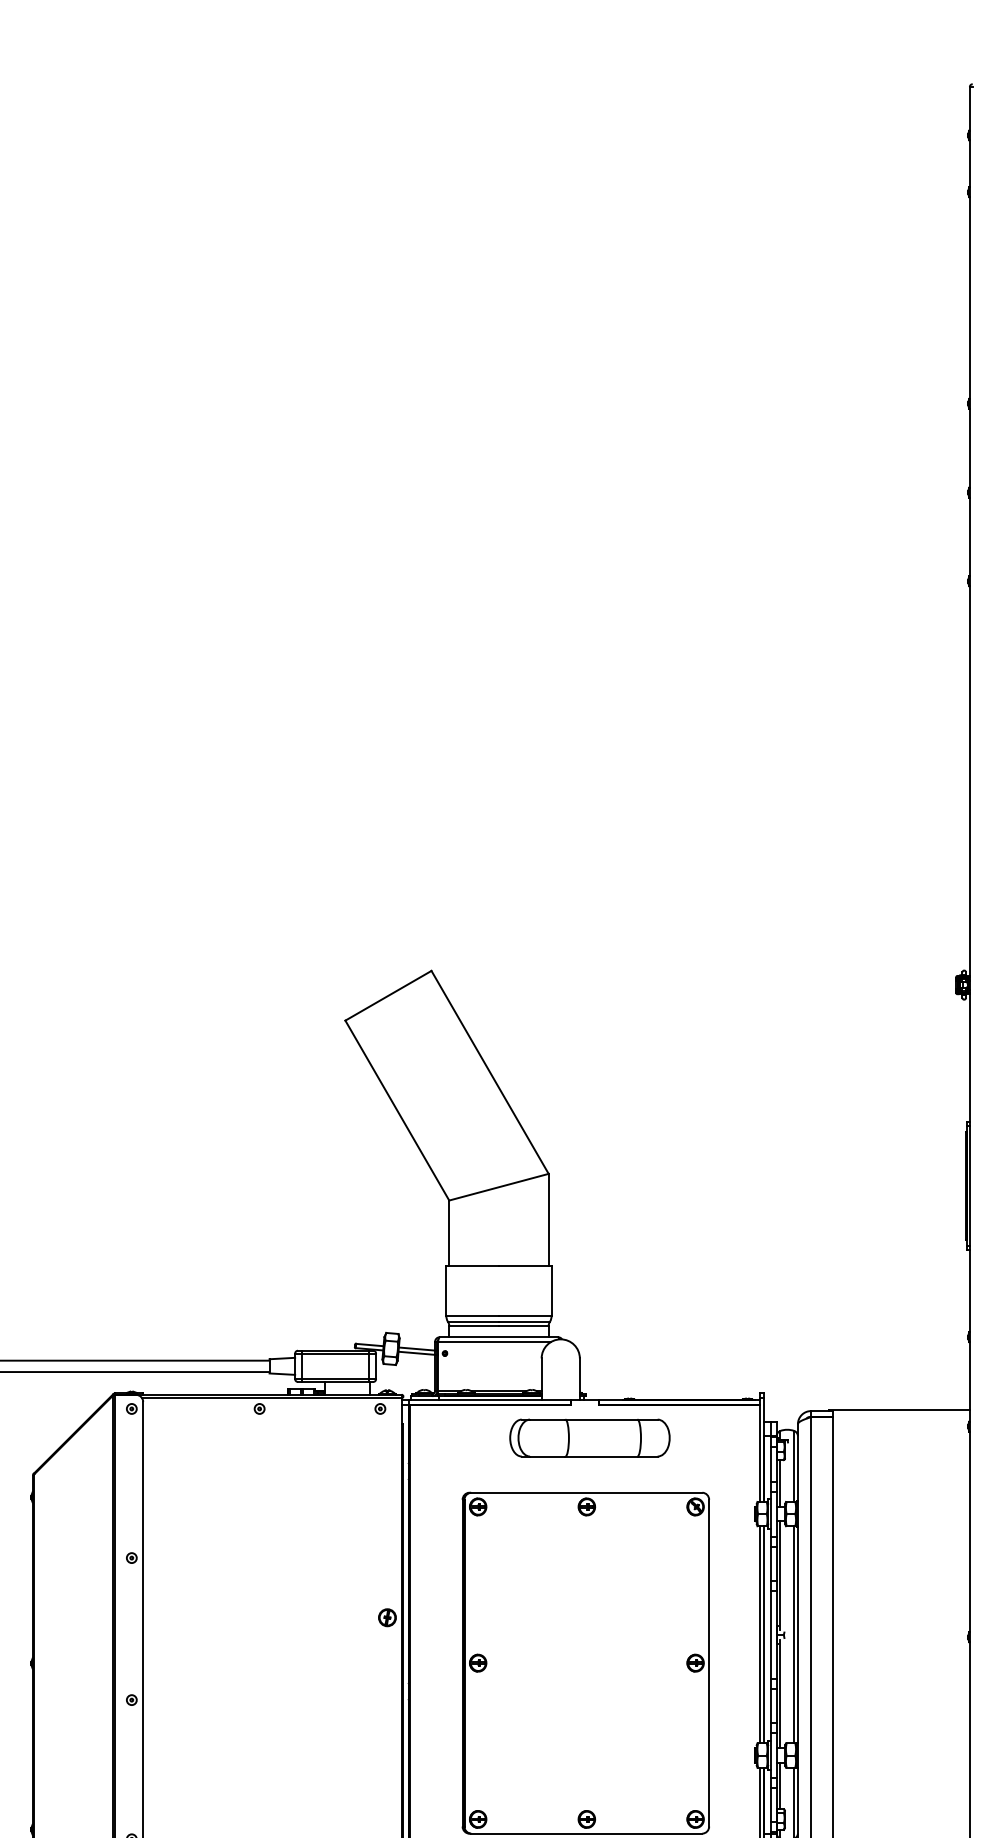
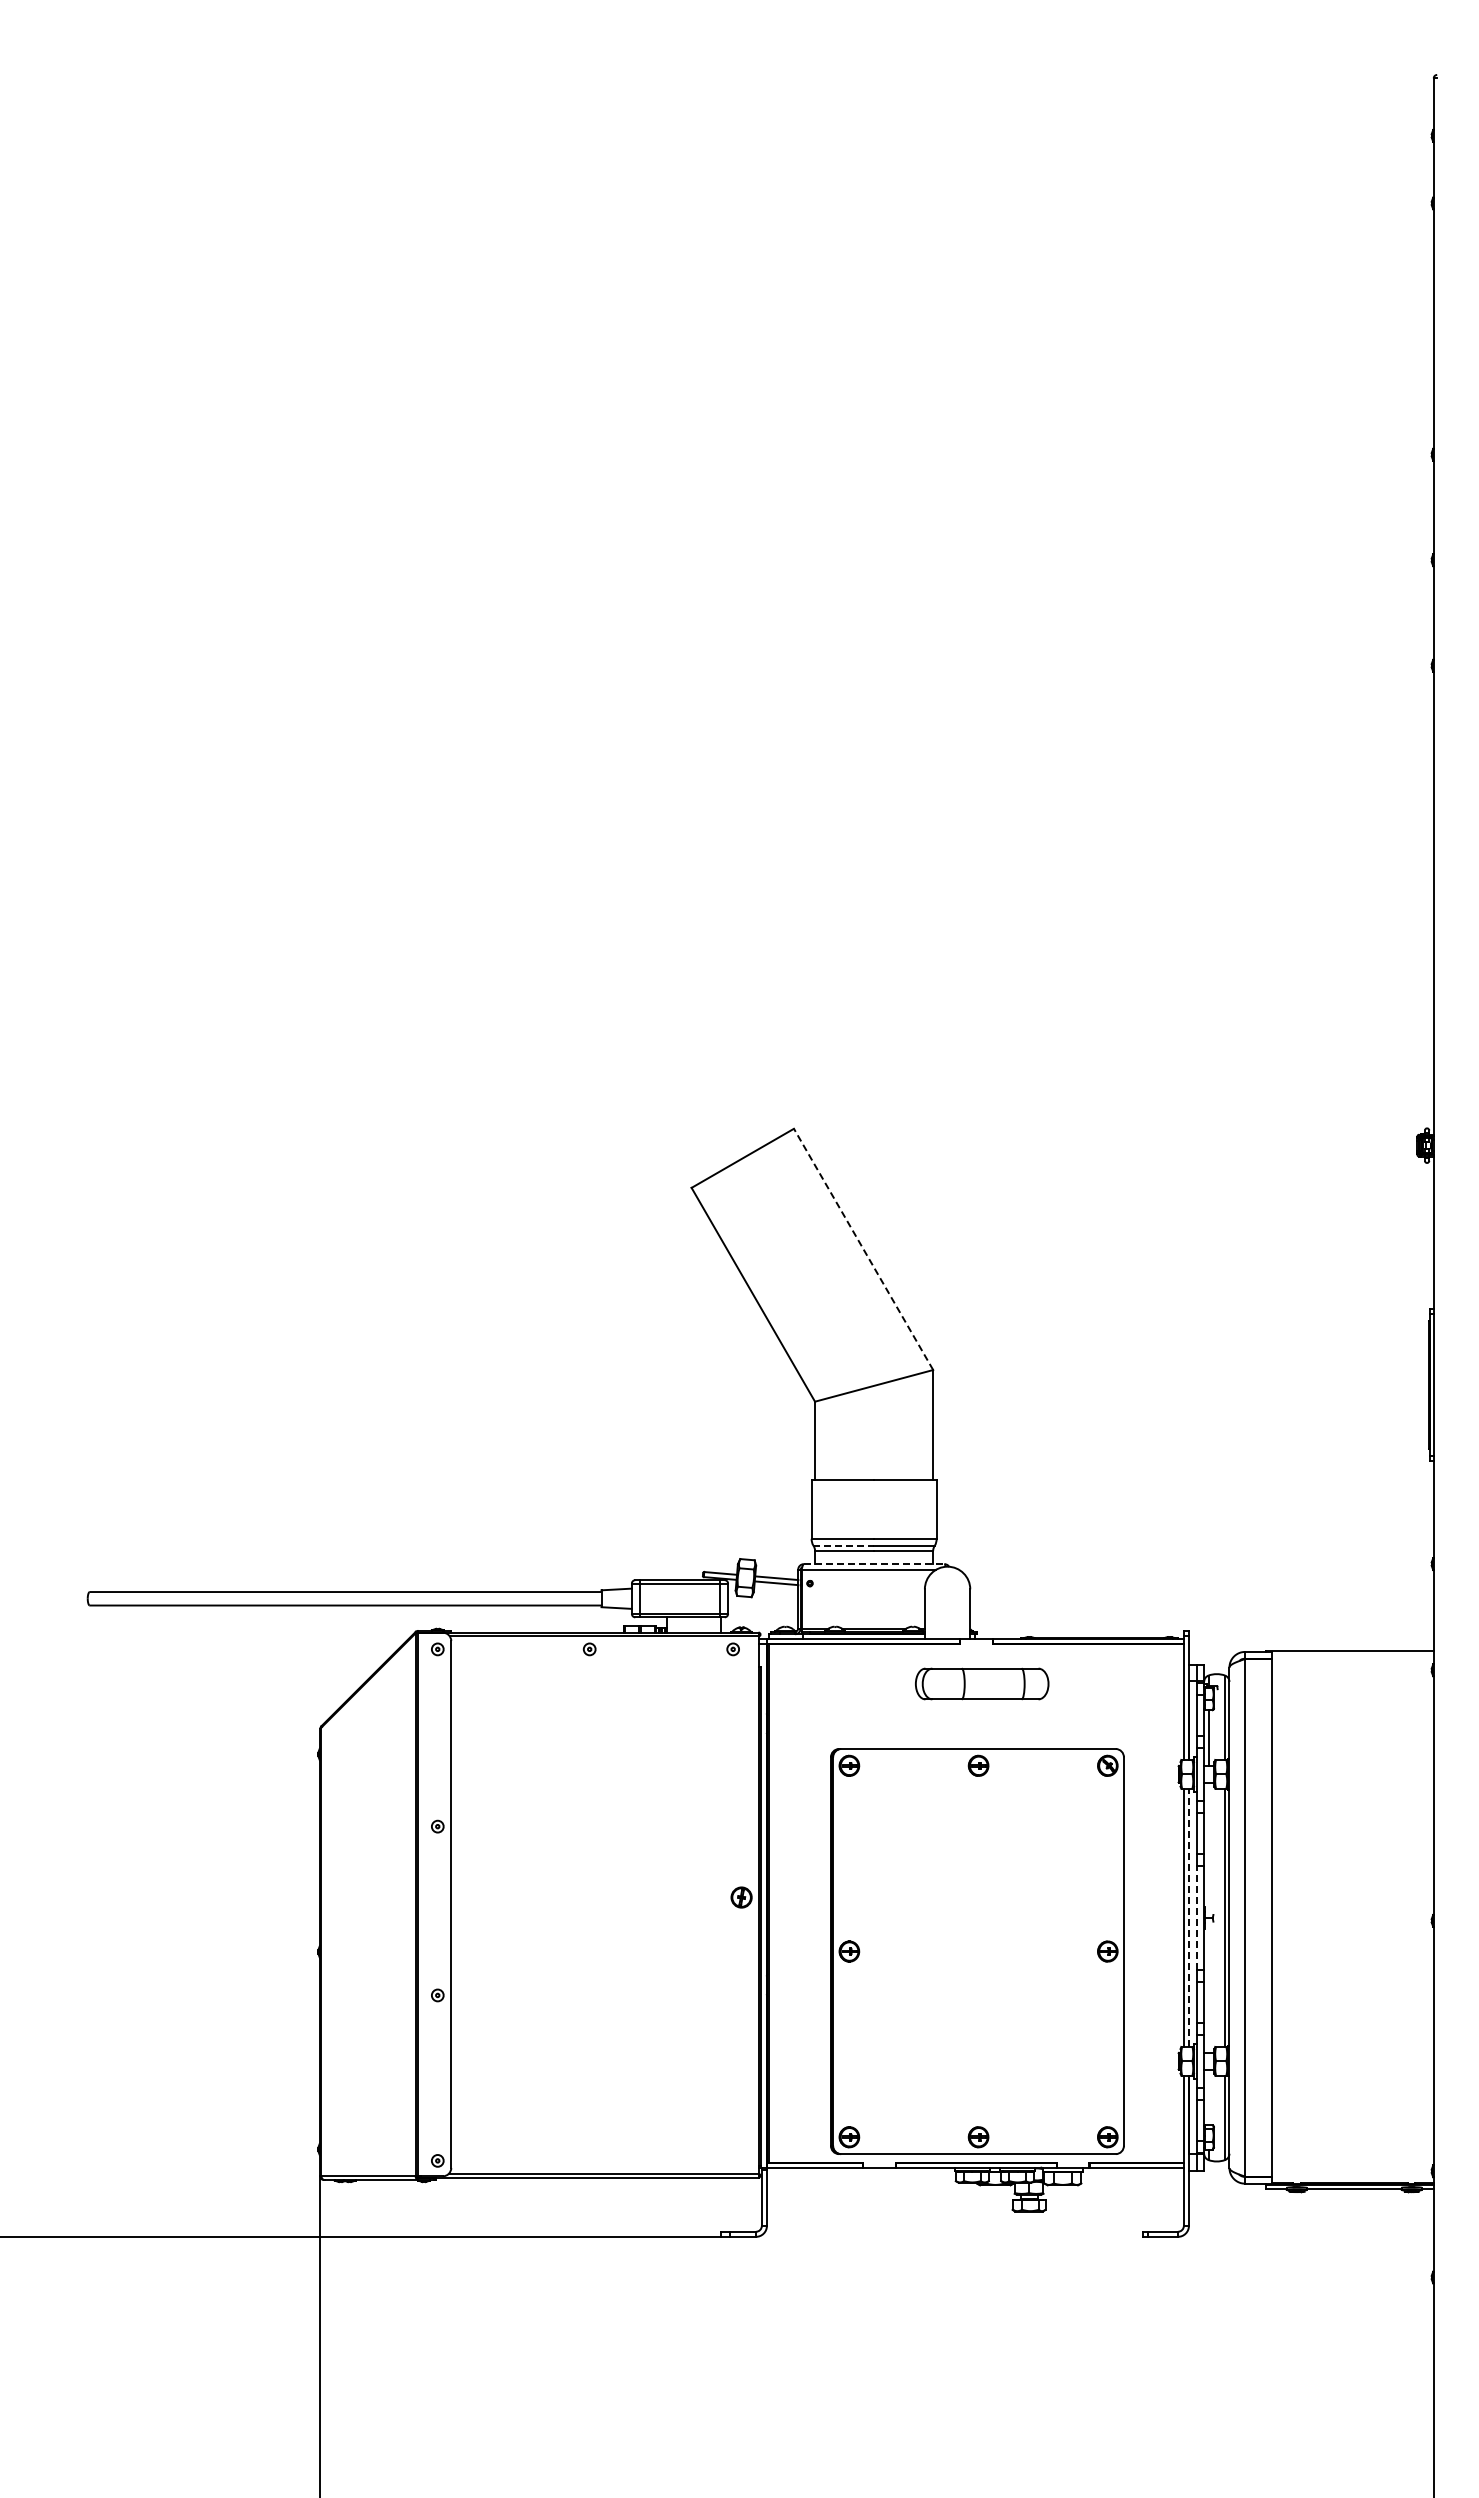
line: (490, 1071) -> (863, 1248), solid -> dashed
line: (474, 1321) -> (844, 1545), solid -> dashed
line: (499, 1337) -> (874, 1564), solid -> dashed
part: (589, 1437) -> (981, 1683), size x0.7
line: (780, 1574) -> (1208, 1846), removed
line: (763, 1634) -> (1188, 1917), solid -> dashed
line: (771, 1634) -> (1197, 1917), solid -> dashed
line: (780, 1693) -> (1208, 1987), removed
line: (780, 1785) -> (1208, 2096), removed

